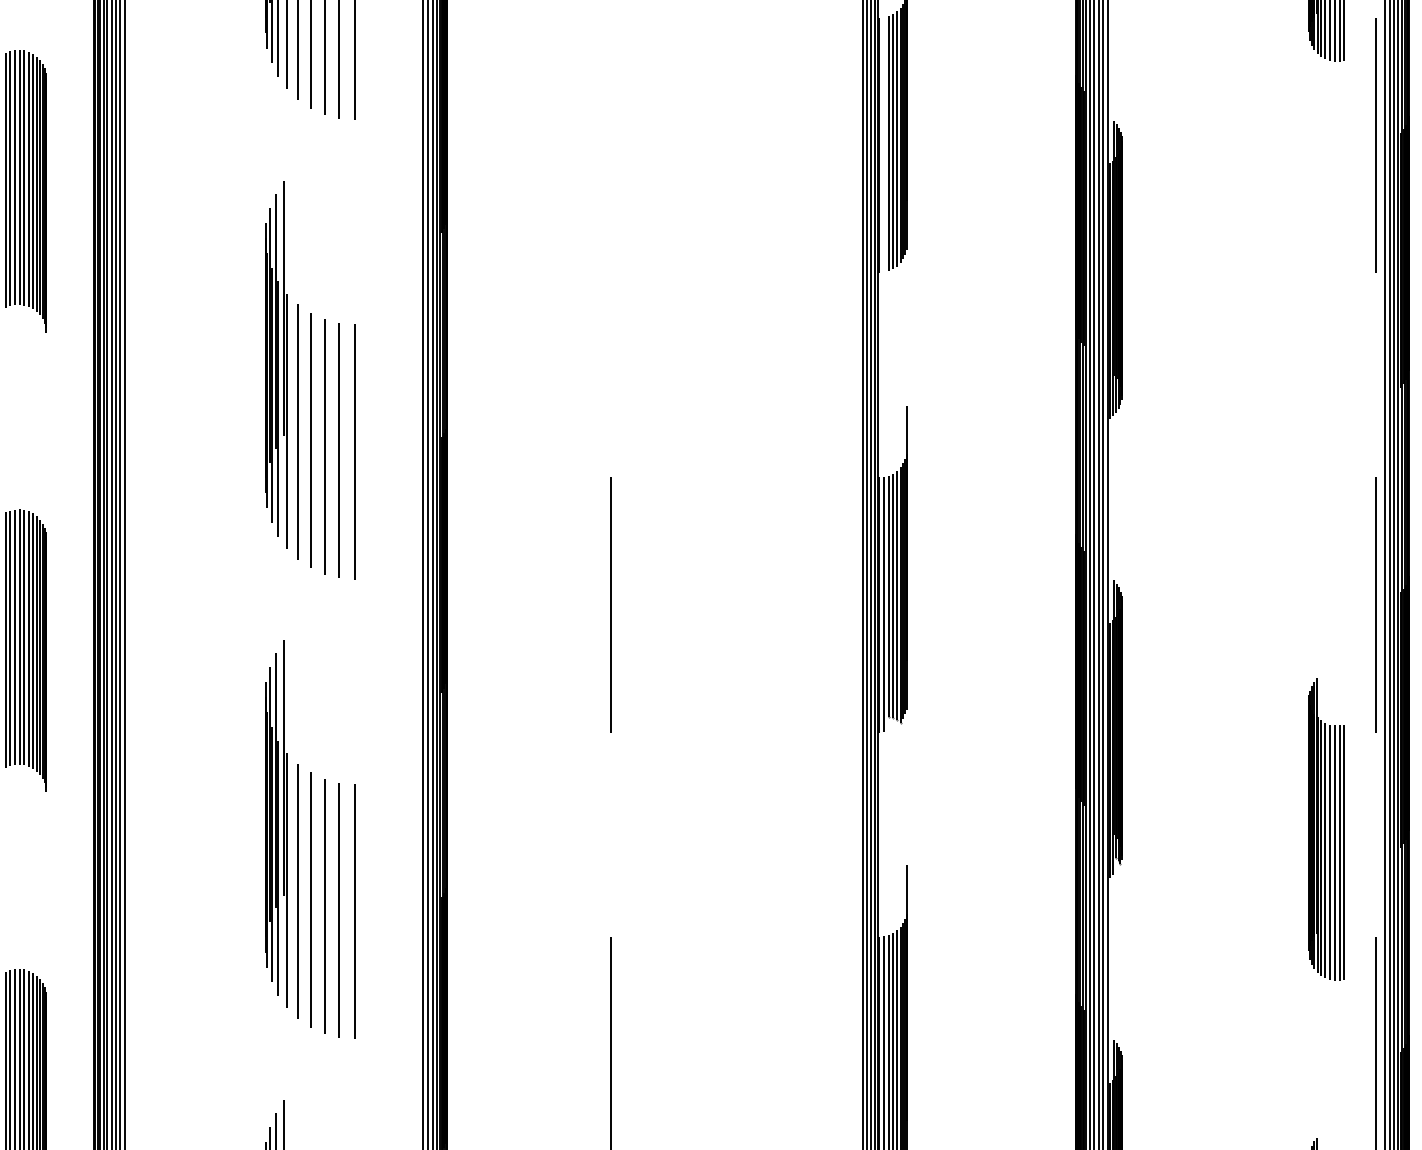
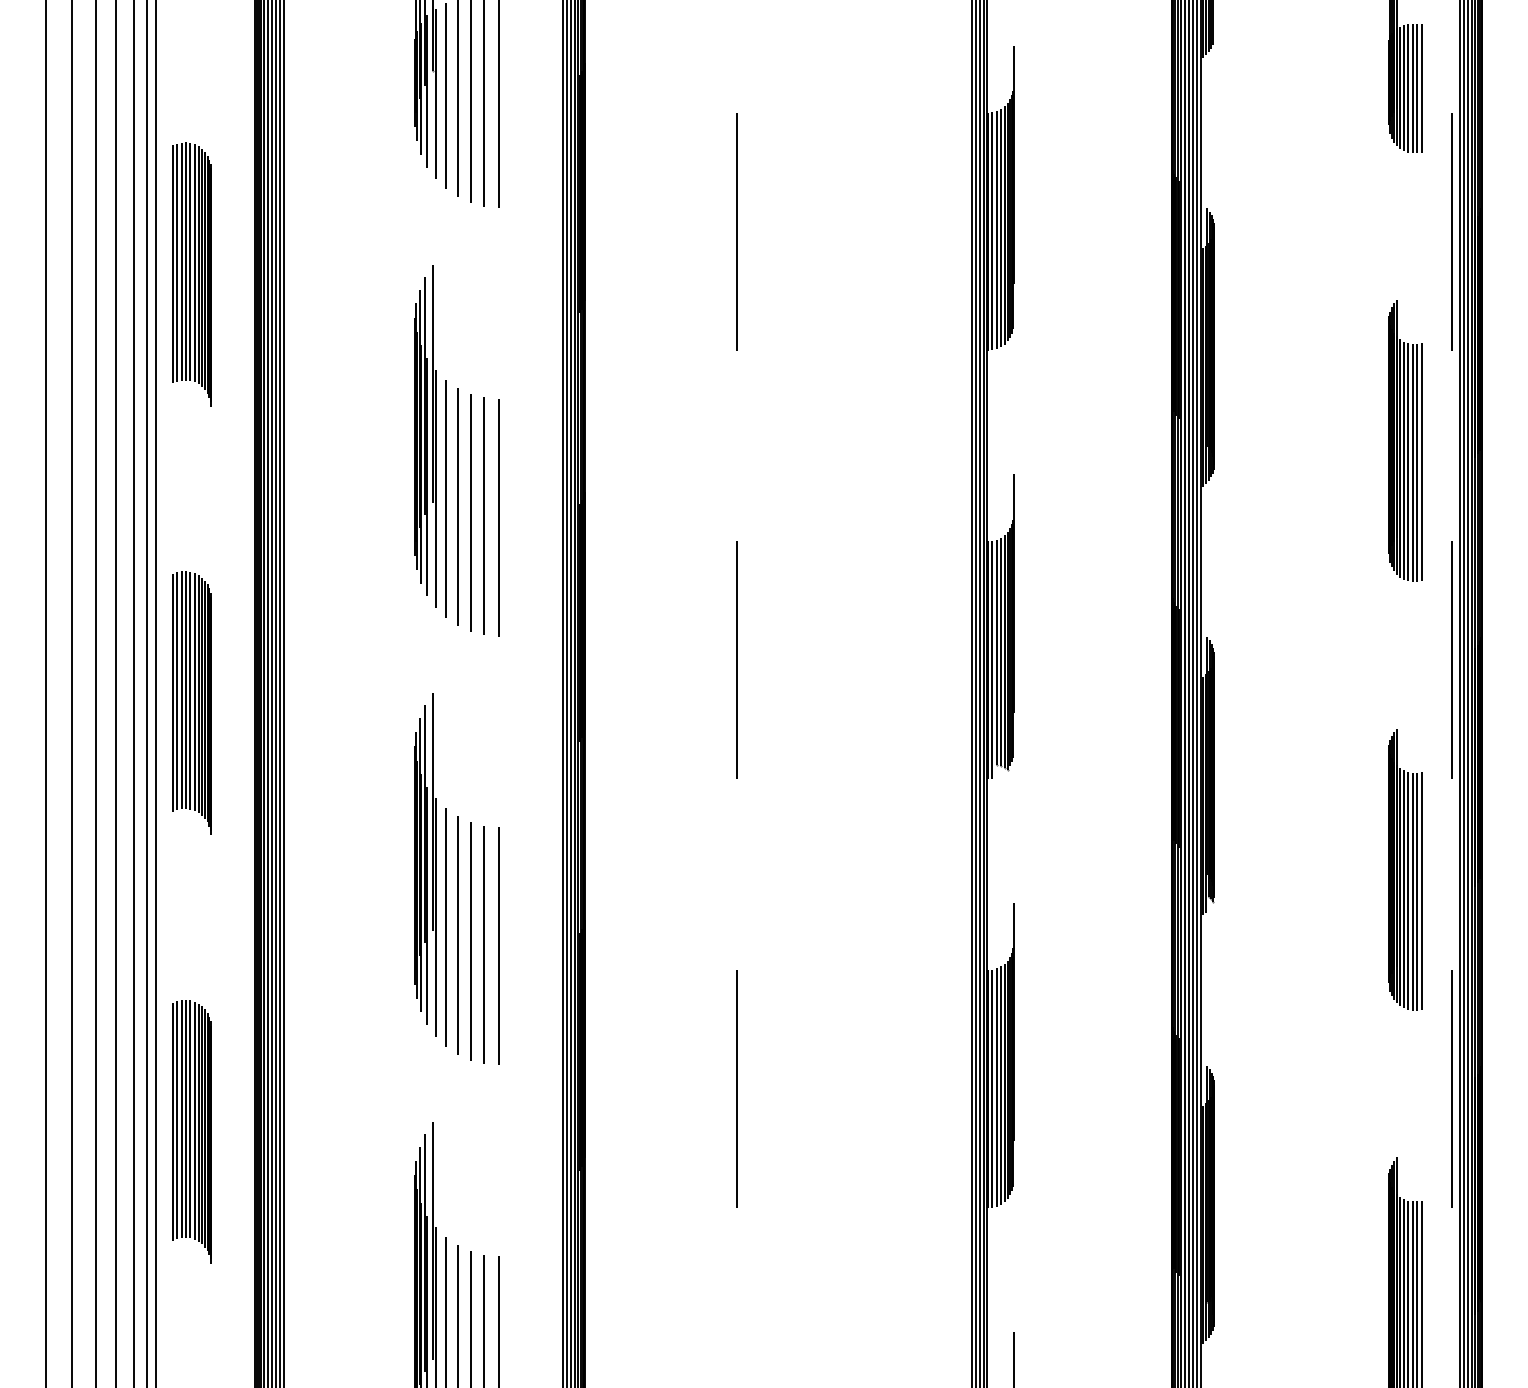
line: (610, 145) -> (737, 231), added
line: (884, 145) -> (992, 231), added
part: (1326, 369) -> (1405, 440), added

